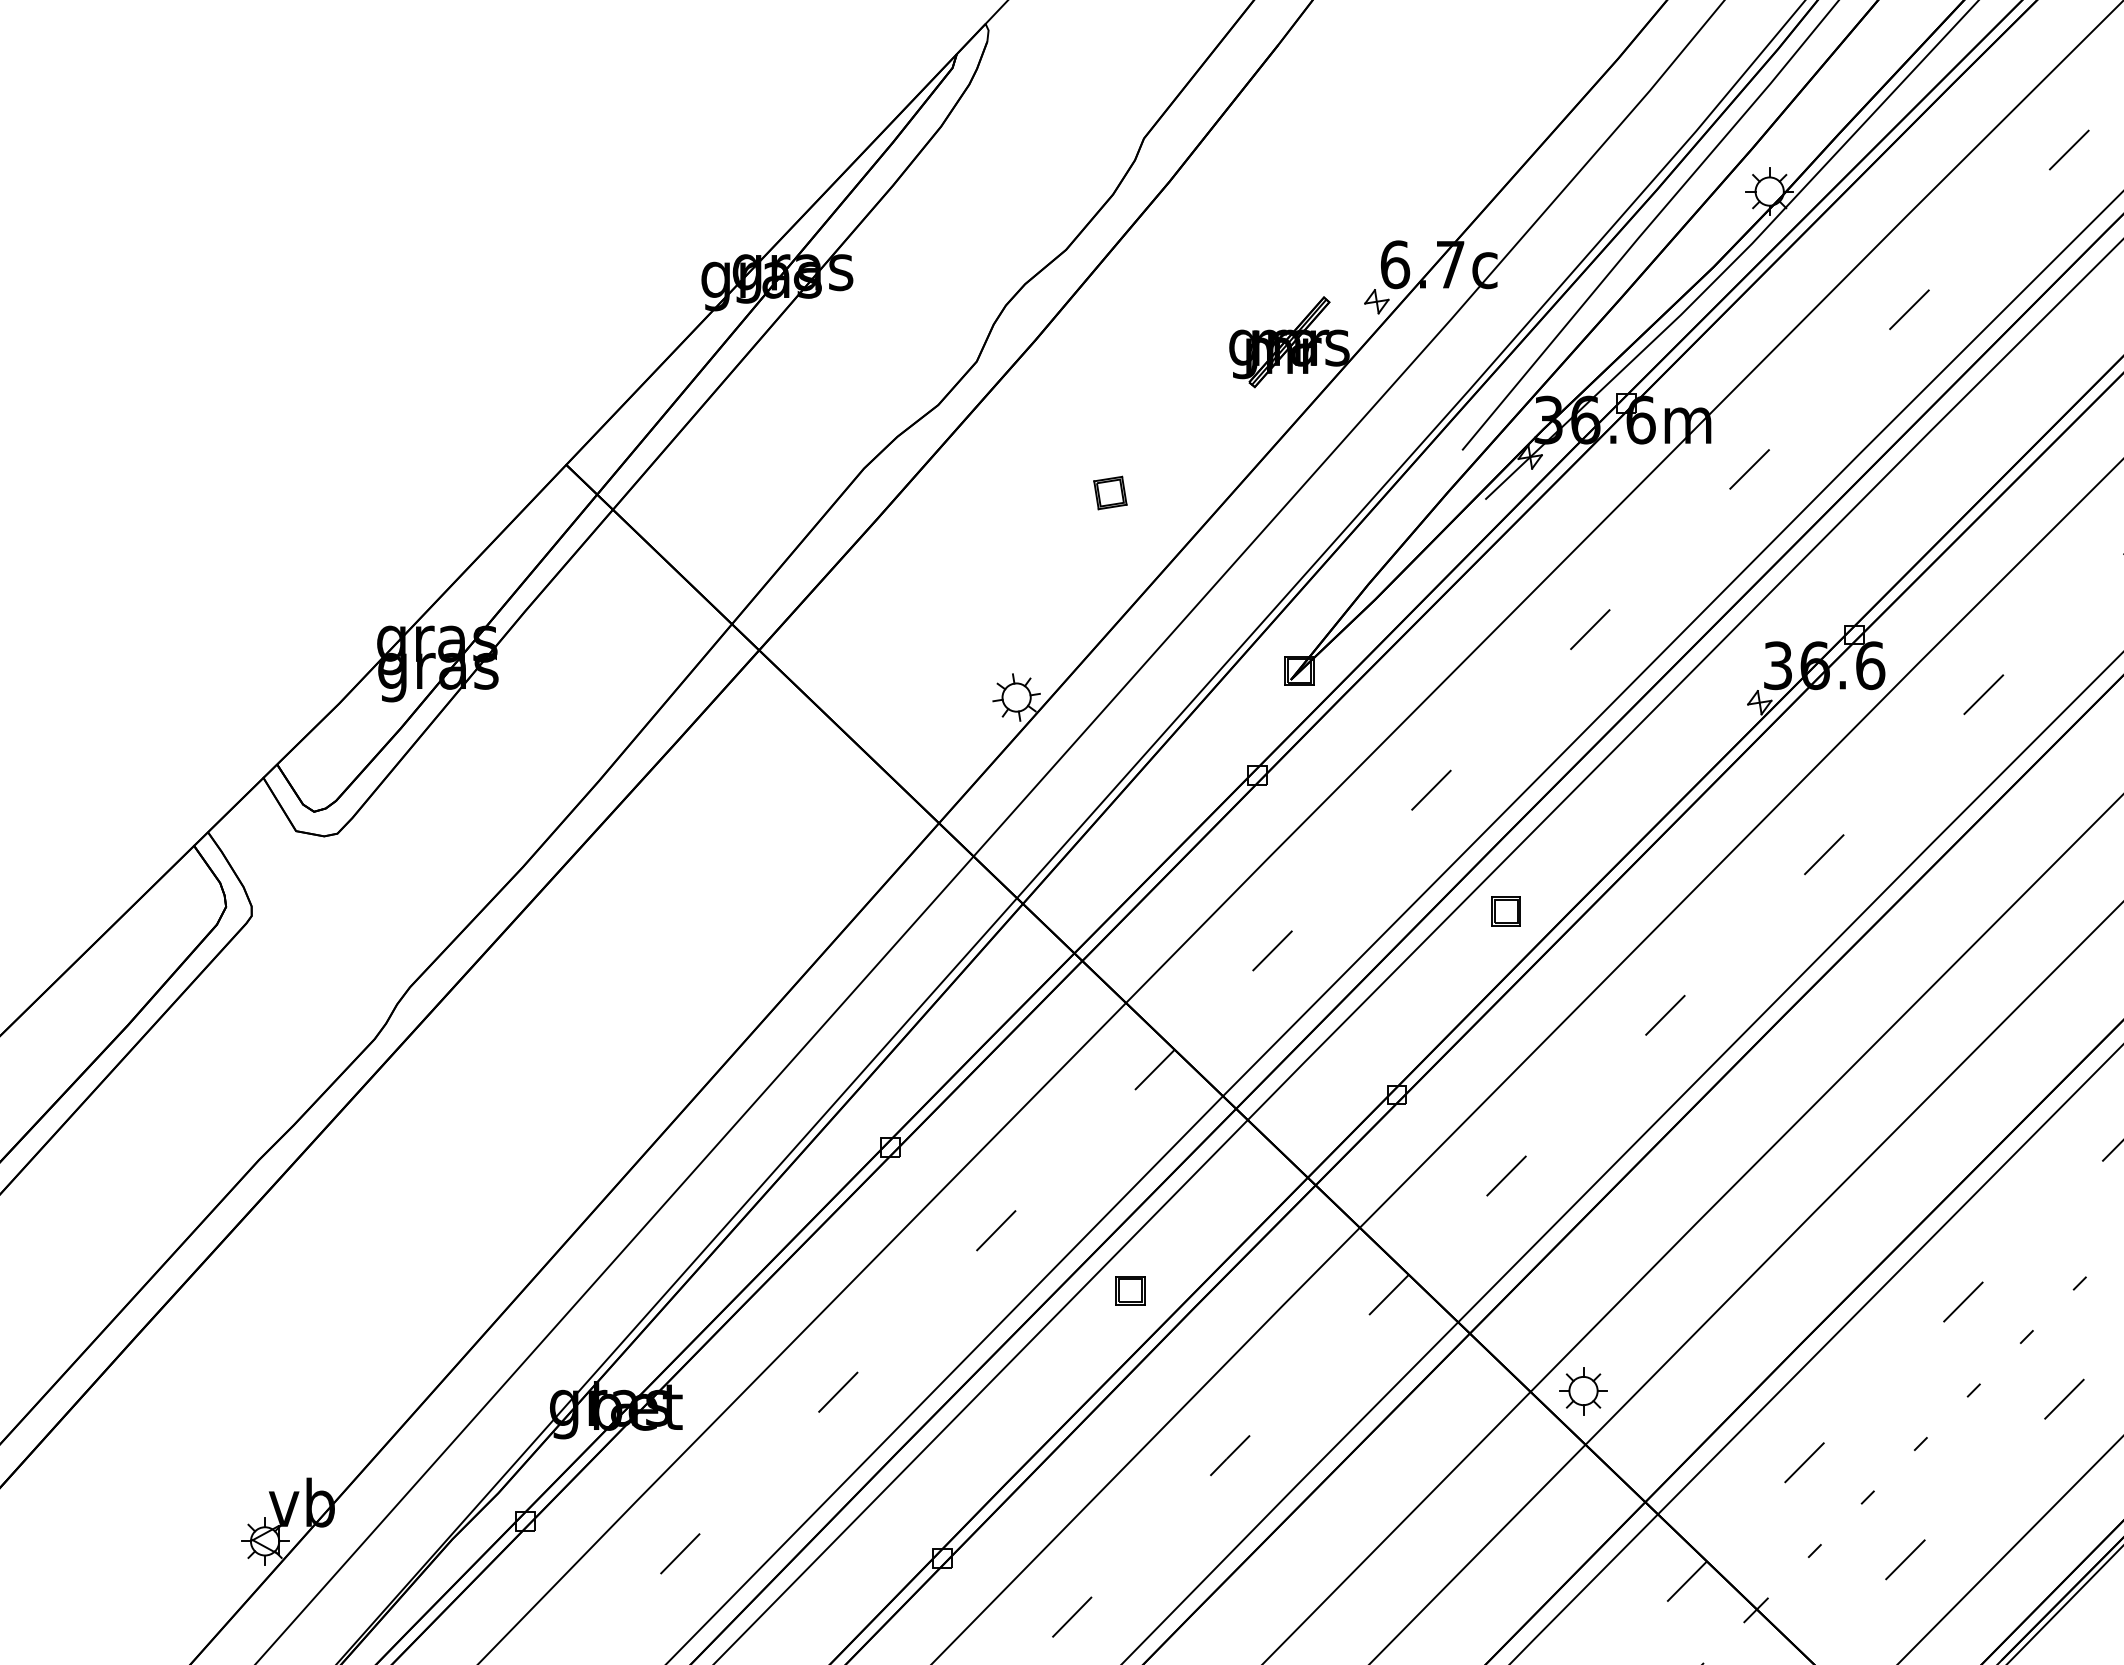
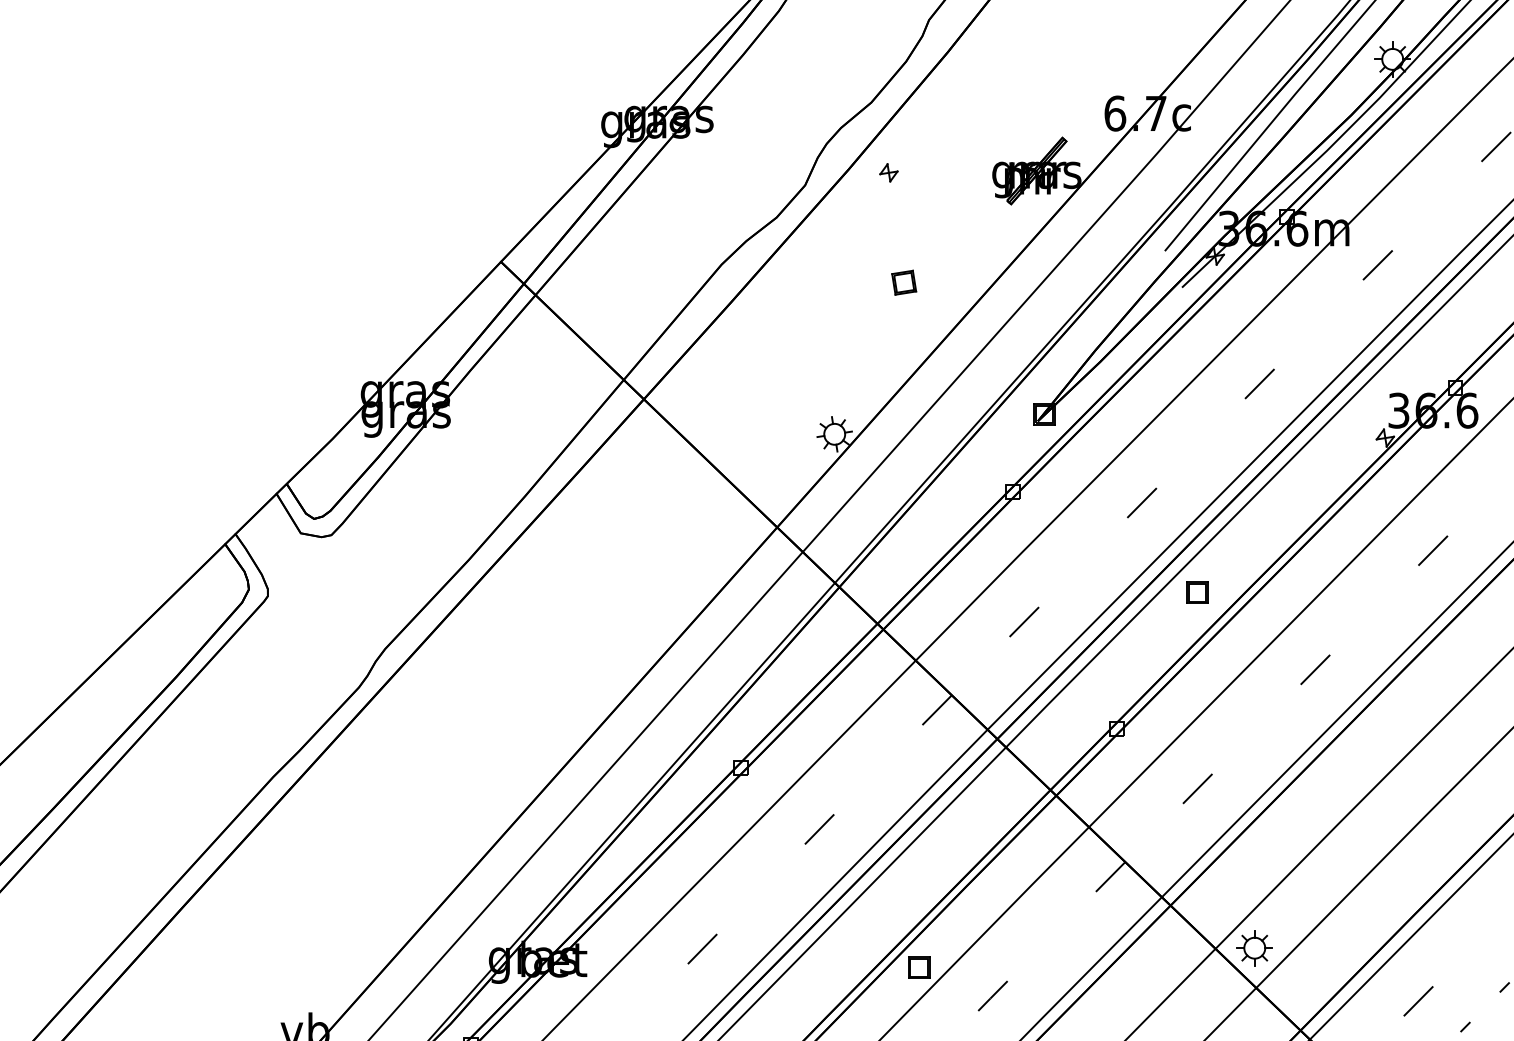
part: (1376, 301) -> (888, 172), moved
part: (1130, 1290) -> (919, 967), moved

